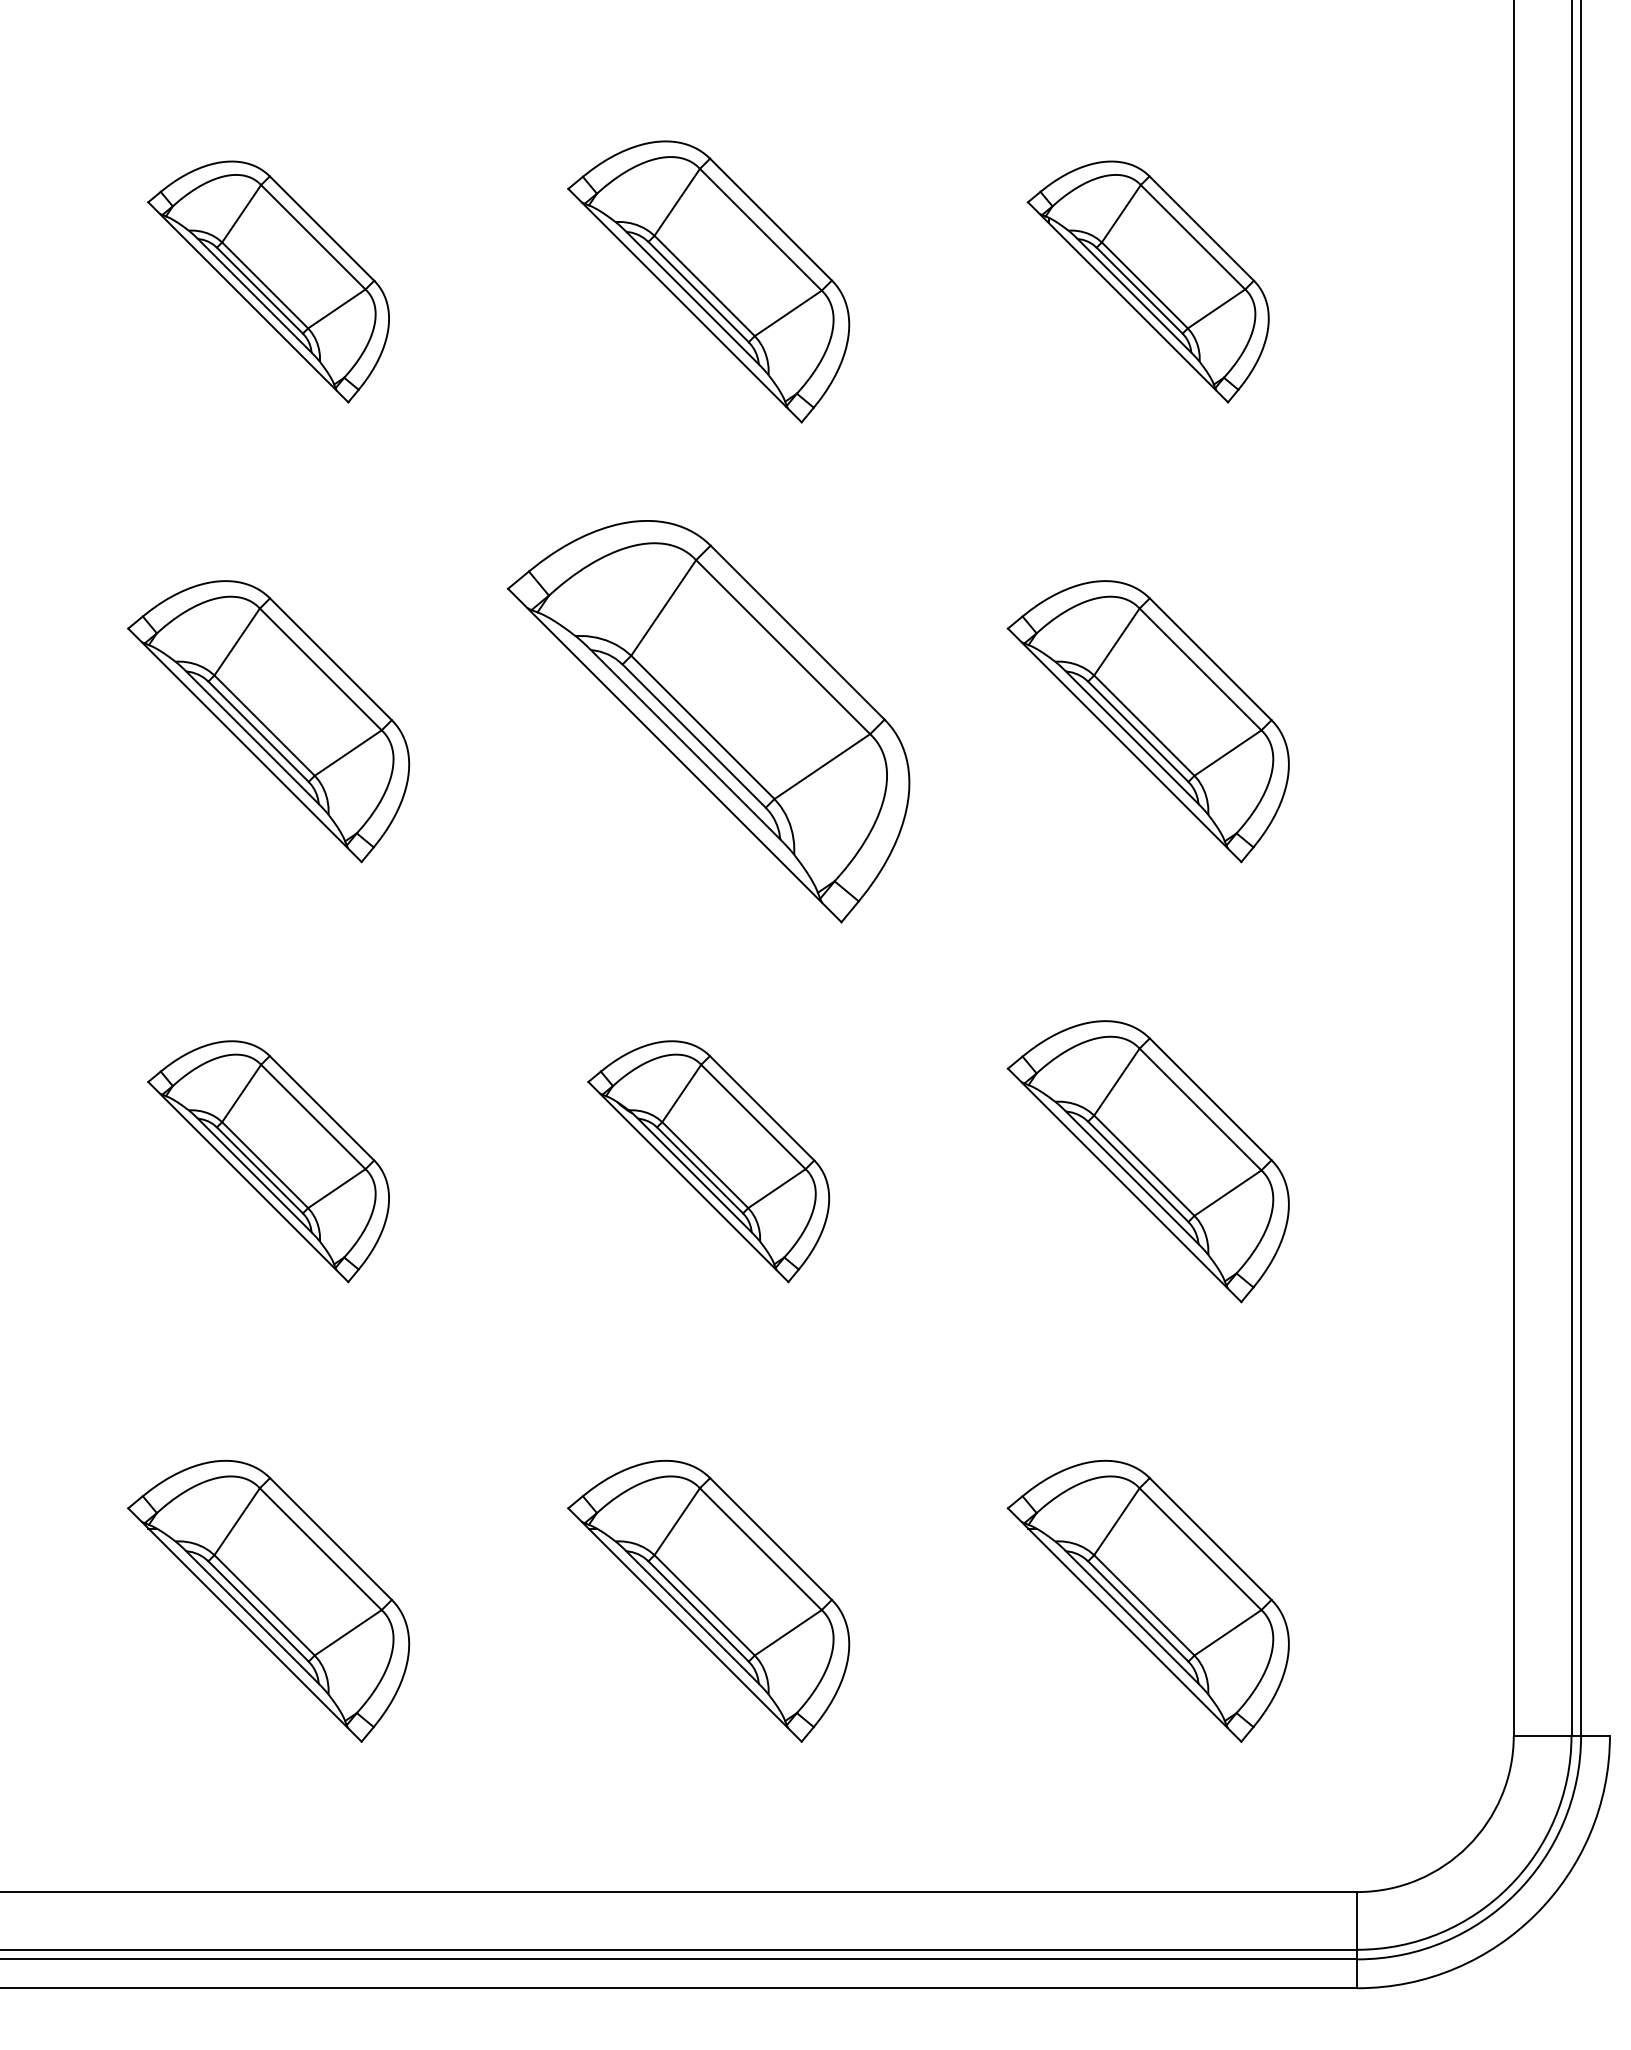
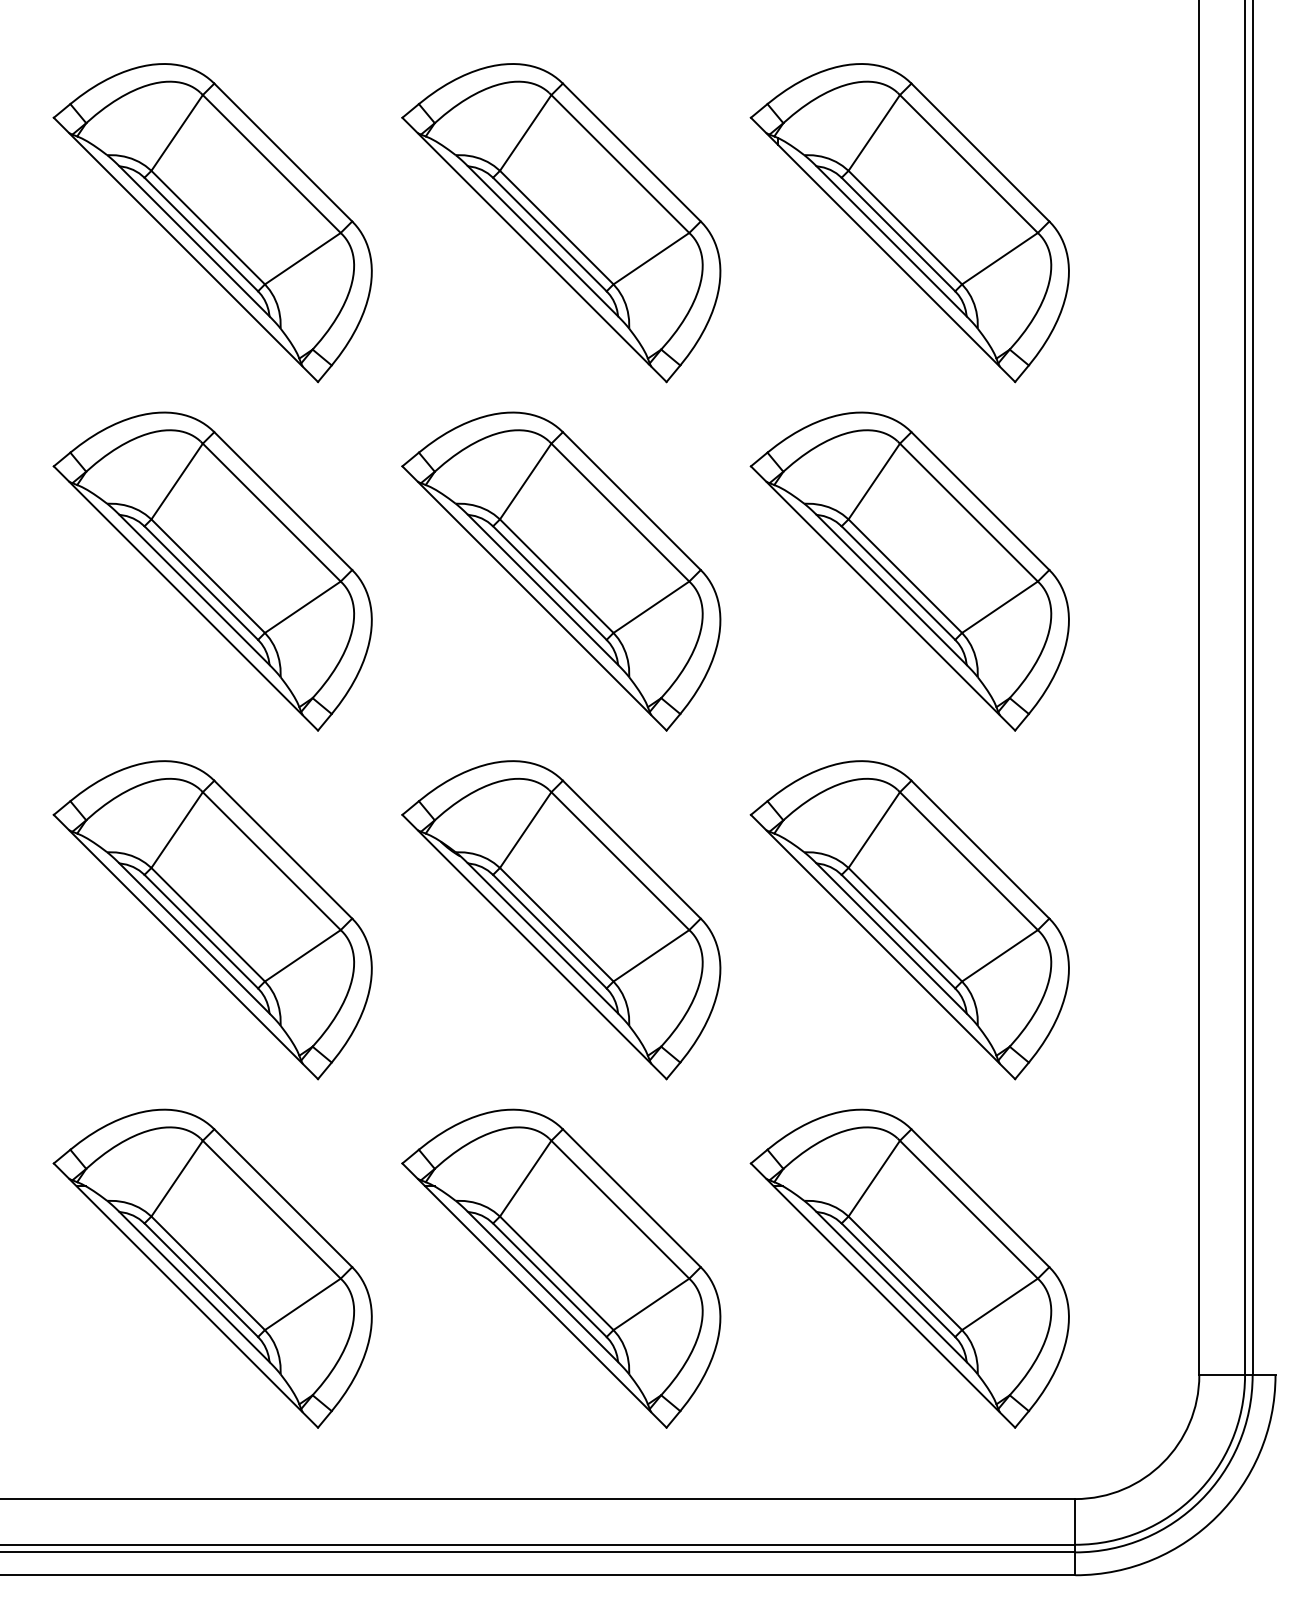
part: (268, 282) -> (212, 223), size x1.67
part: (708, 282) -> (561, 223), size x1.43
part: (1148, 282) -> (909, 223), size x1.67
part: (268, 721) -> (212, 571), size x1.43
part: (1148, 721) -> (909, 571), size x1.43
part: (268, 1161) -> (212, 920), size x1.67
part: (708, 1161) -> (561, 920), size x1.67
part: (1148, 1161) -> (909, 920), size x1.43
part: (268, 1601) -> (212, 1268), size x1.43
part: (708, 1601) -> (561, 1268), size x1.43
part: (1148, 1601) -> (909, 1268), size x1.43

